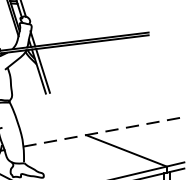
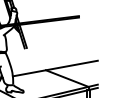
line: (104, 131) -> (55, 68), dashed -> solid

